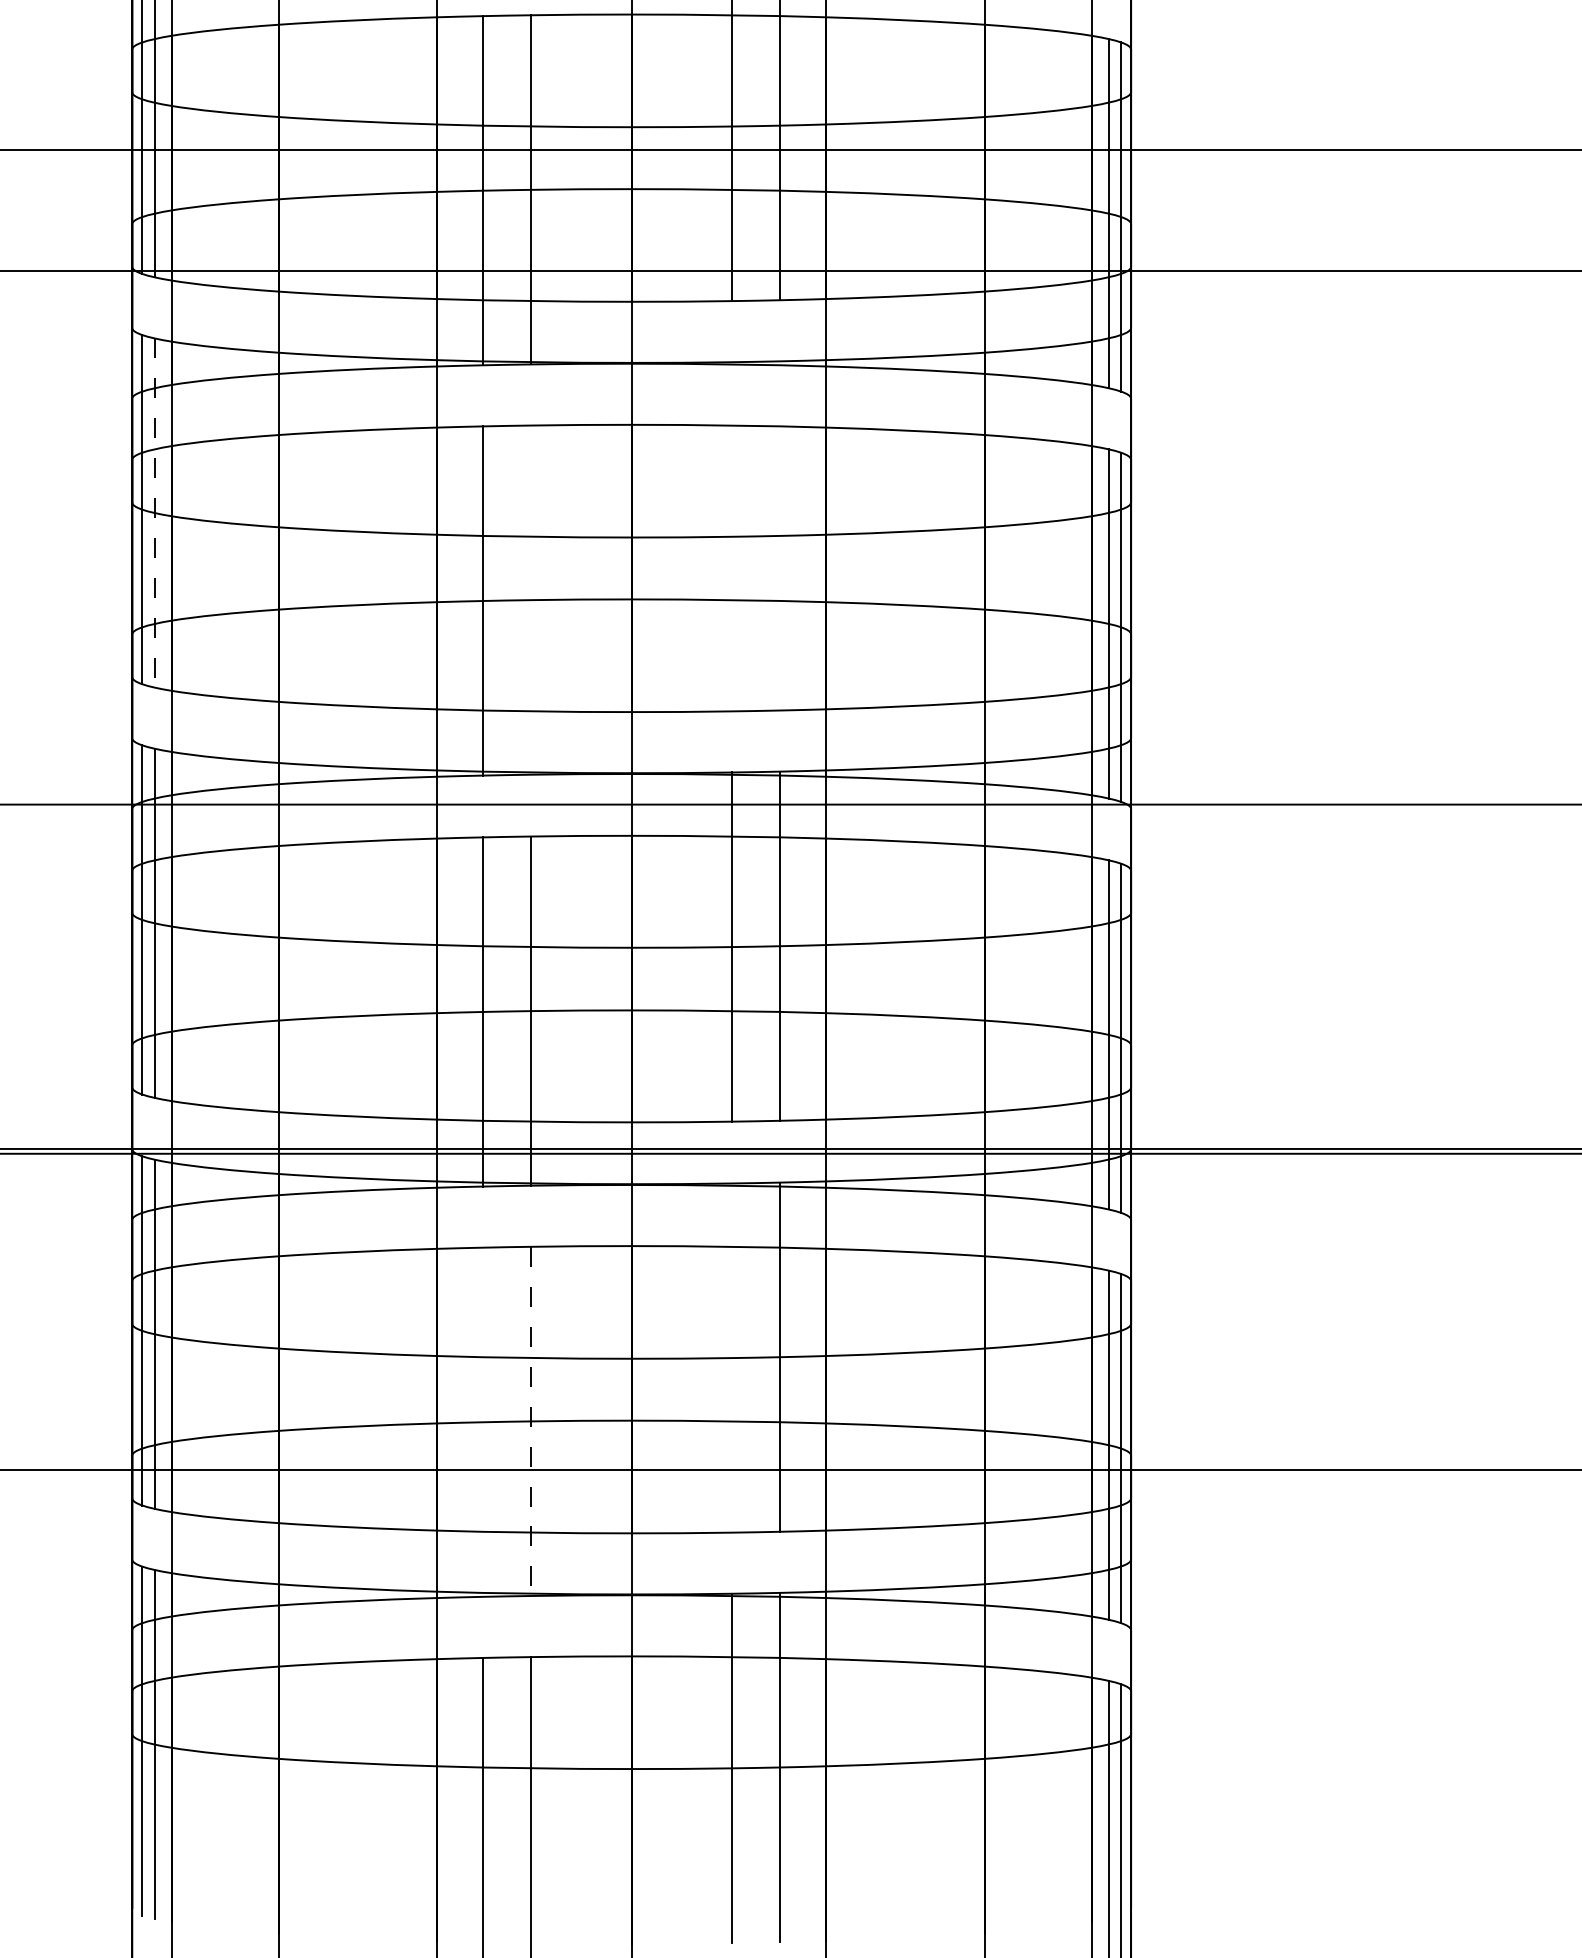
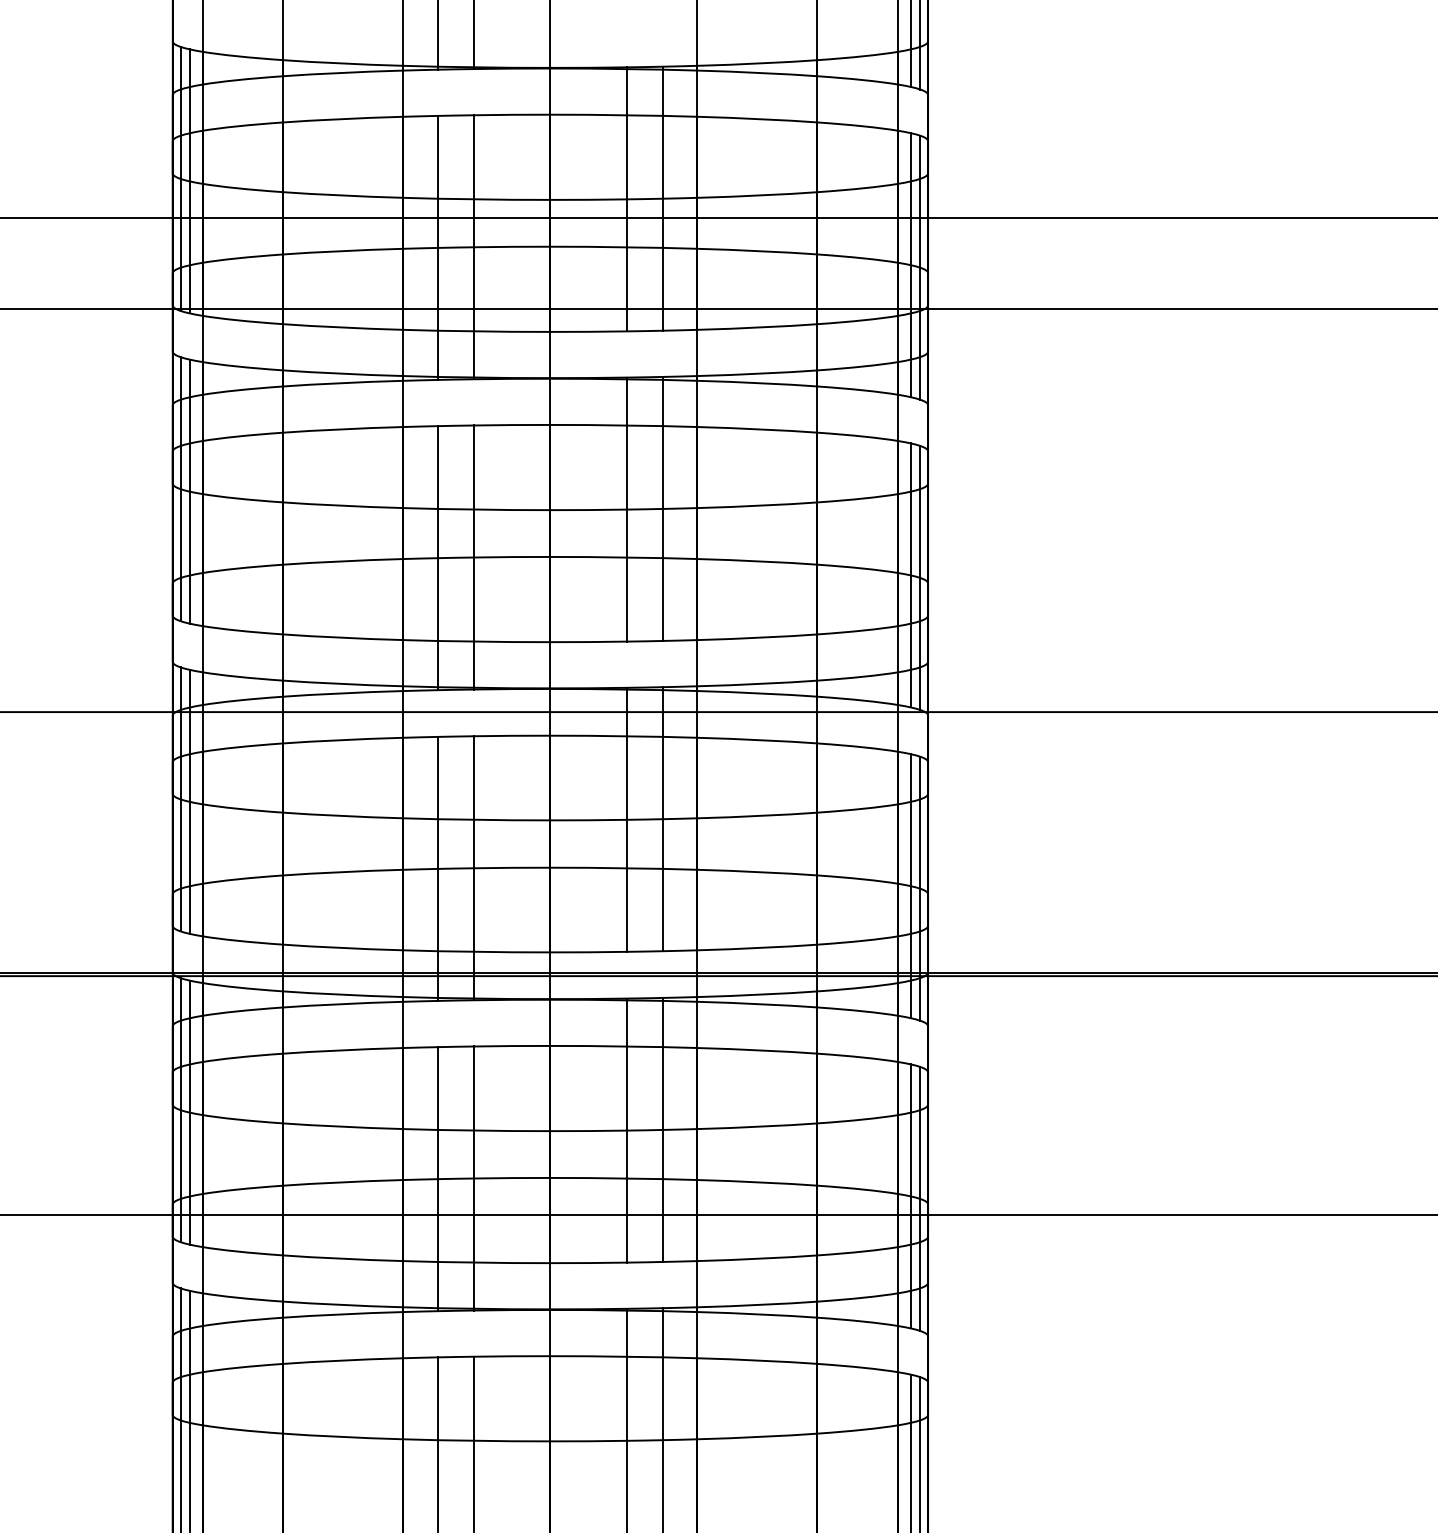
line: (154, 514) -> (189, 492), dashed -> solid
line: (779, 535) -> (662, 508), added
line: (732, 536) -> (626, 509), added
line: (531, 600) -> (474, 557), added
line: (732, 1357) -> (626, 1130), added
line: (483, 1422) -> (438, 1179), added
line: (531, 1422) -> (474, 1179), dashed -> solid

